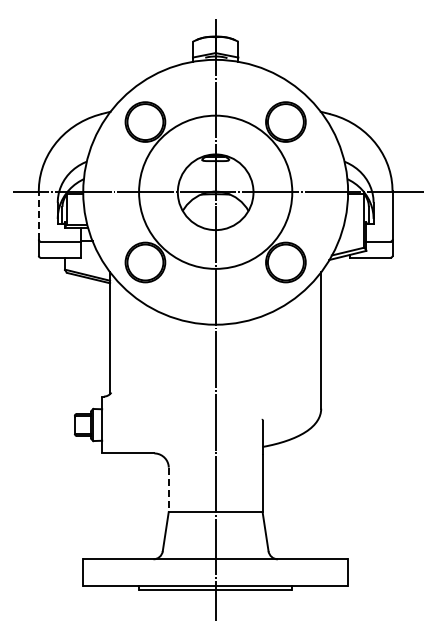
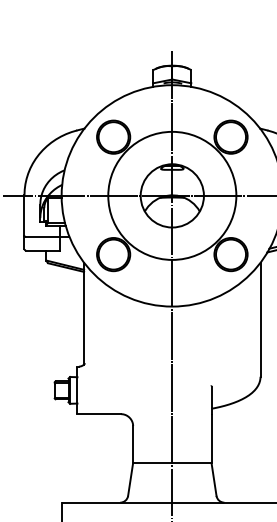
line: (38, 214) -> (24, 214), dashed -> solid
line: (168, 490) -> (132, 445), dashed -> solid

